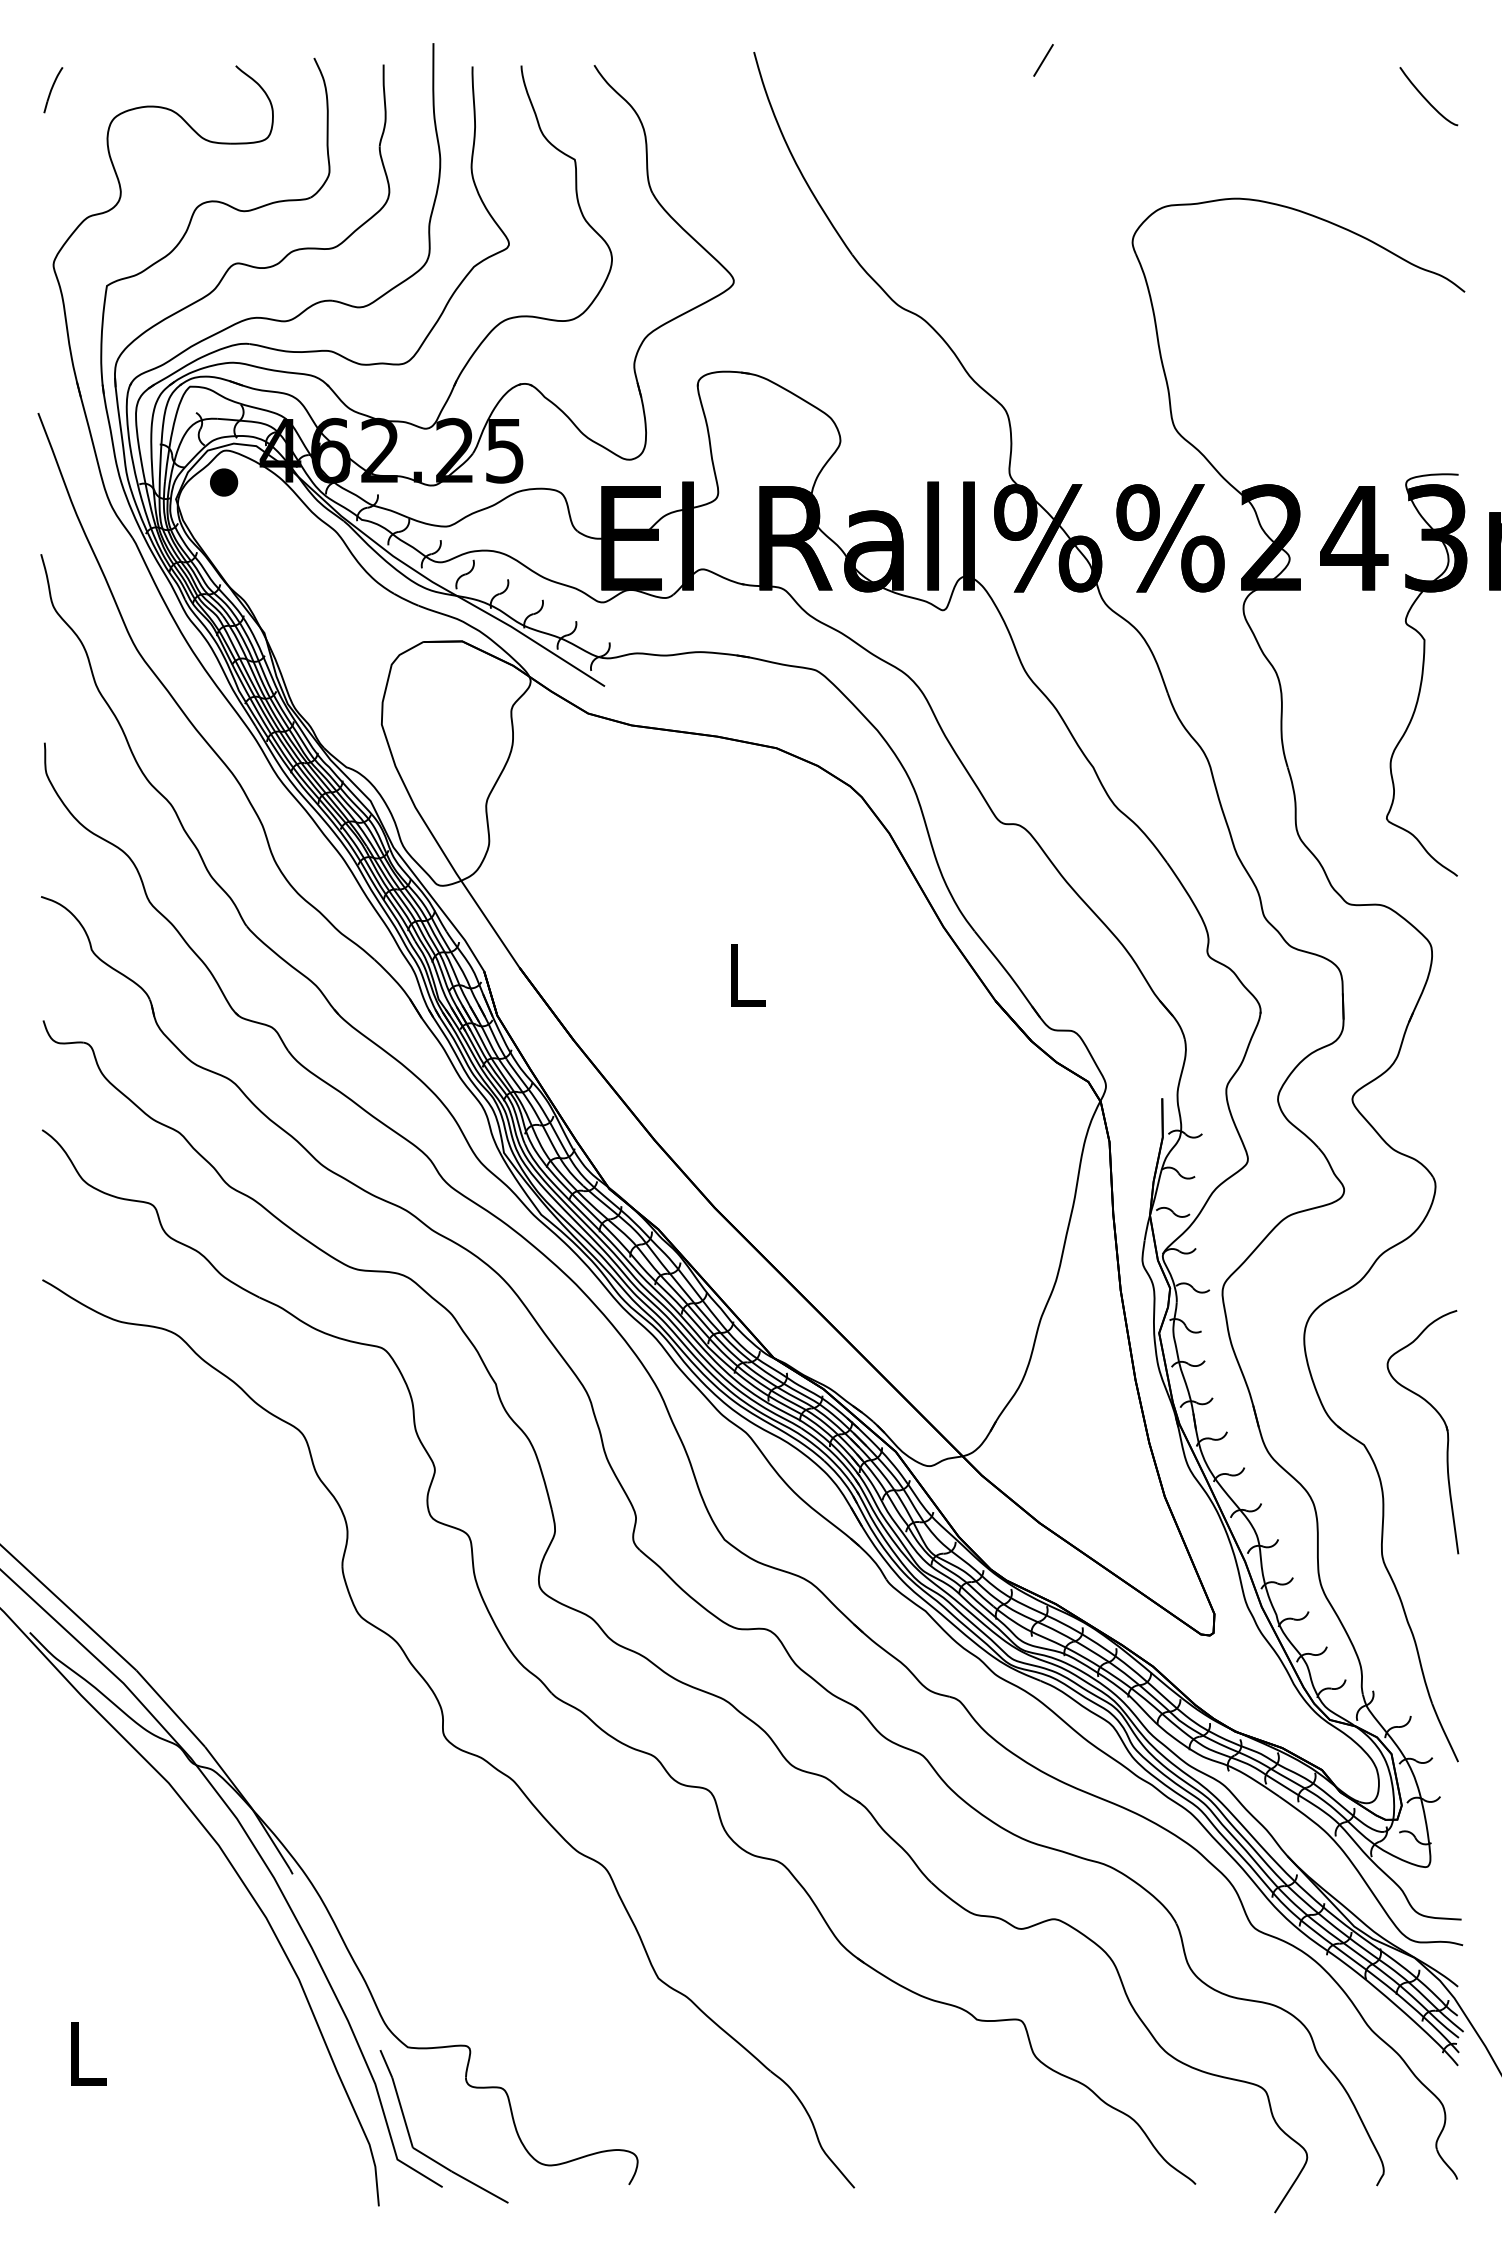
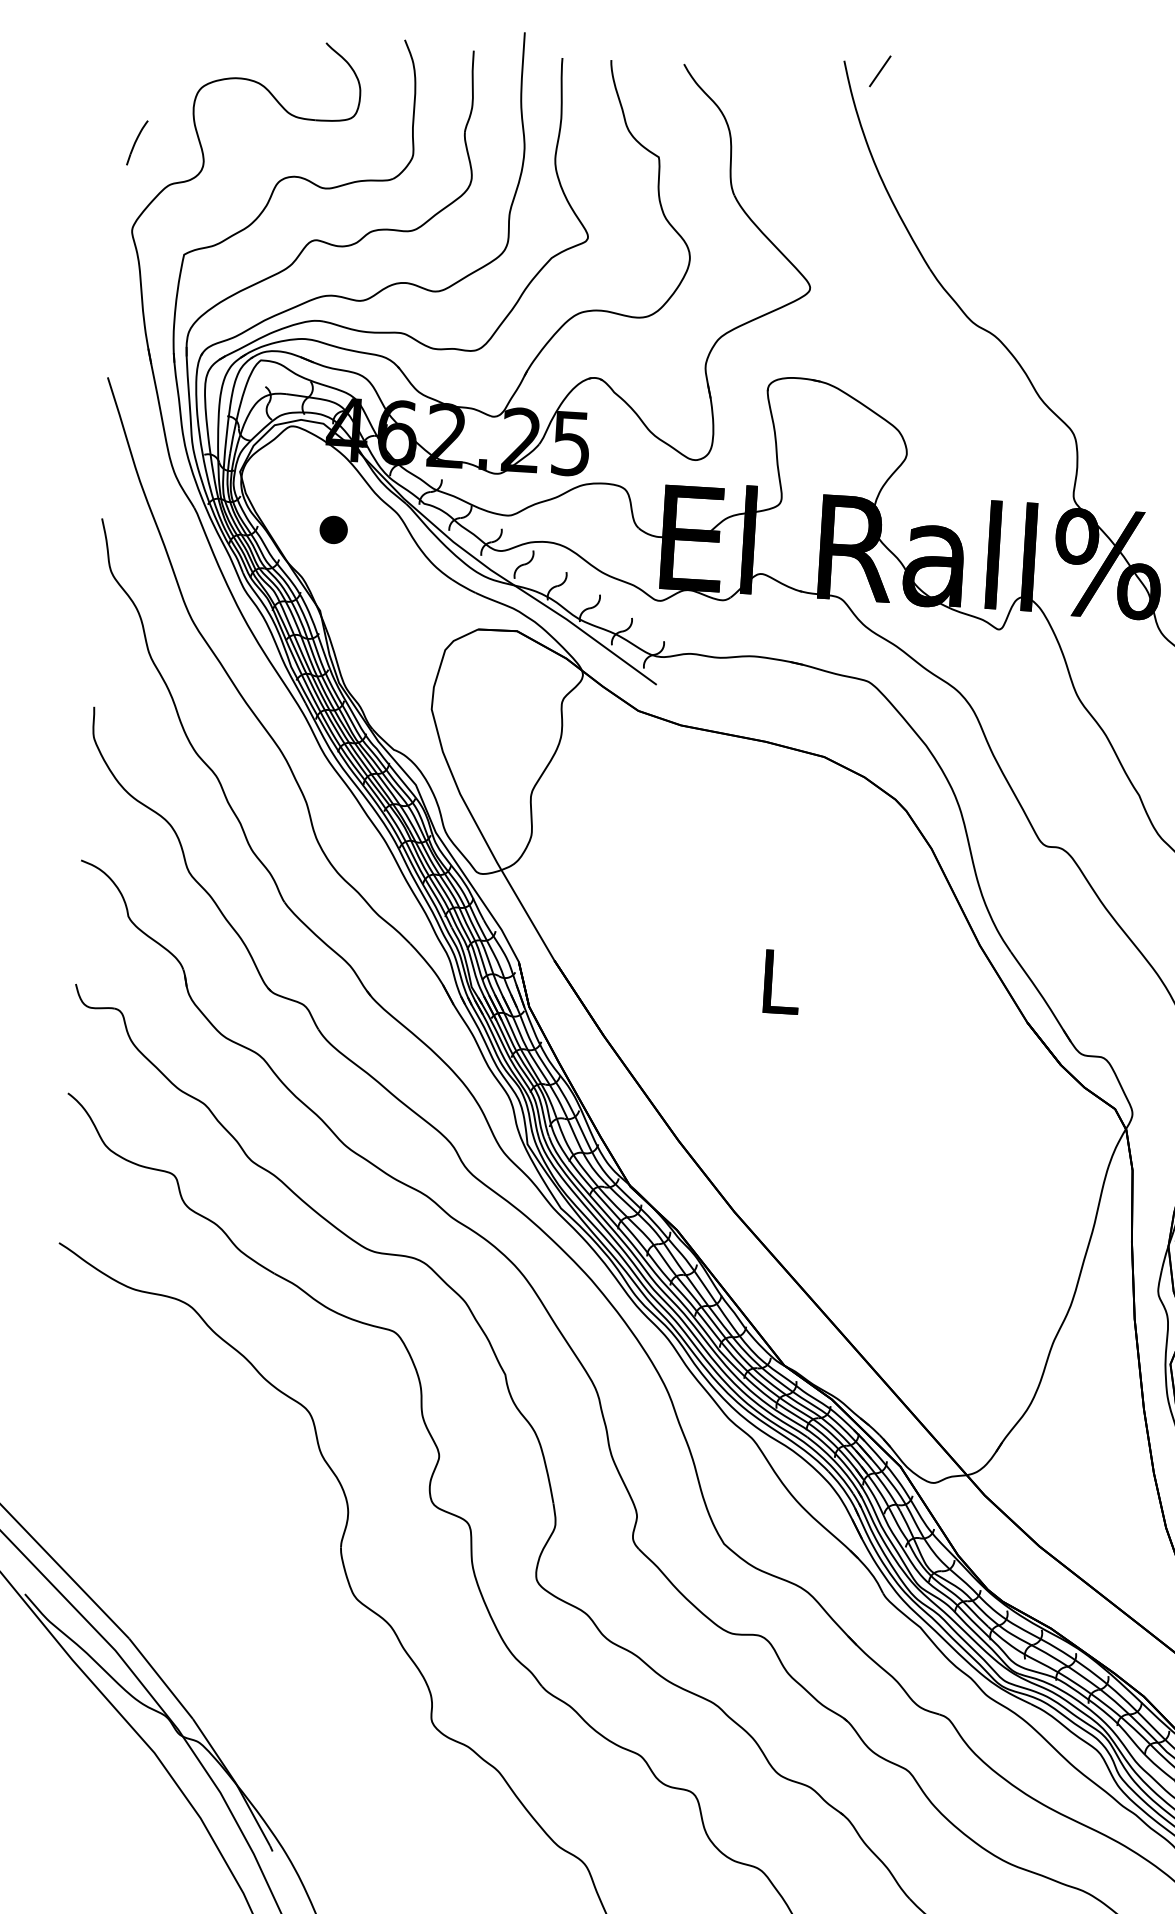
line: (1043, 60) -> (880, 71), moved
part: (53, 90) -> (137, 143), moved
part: (224, 482) -> (334, 529), moved

